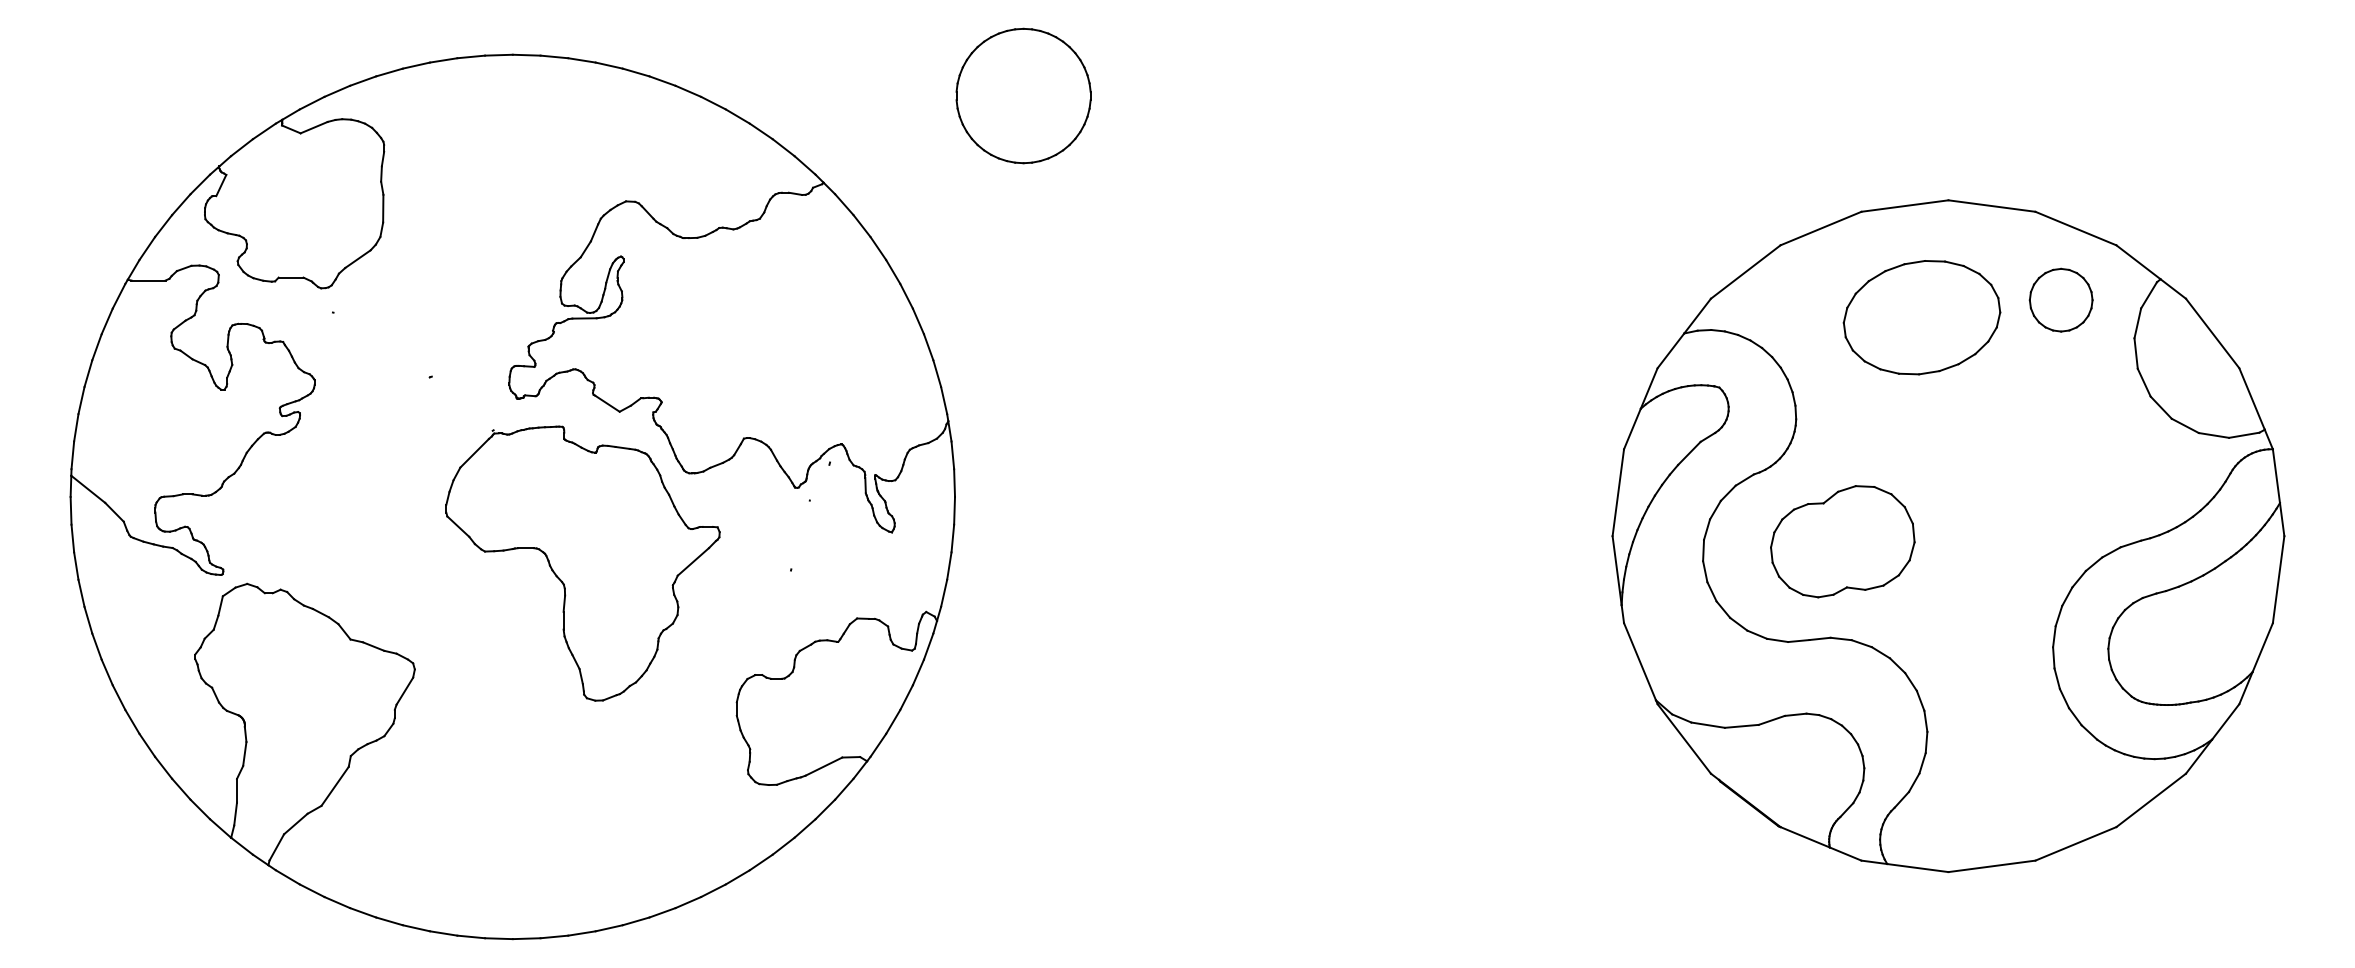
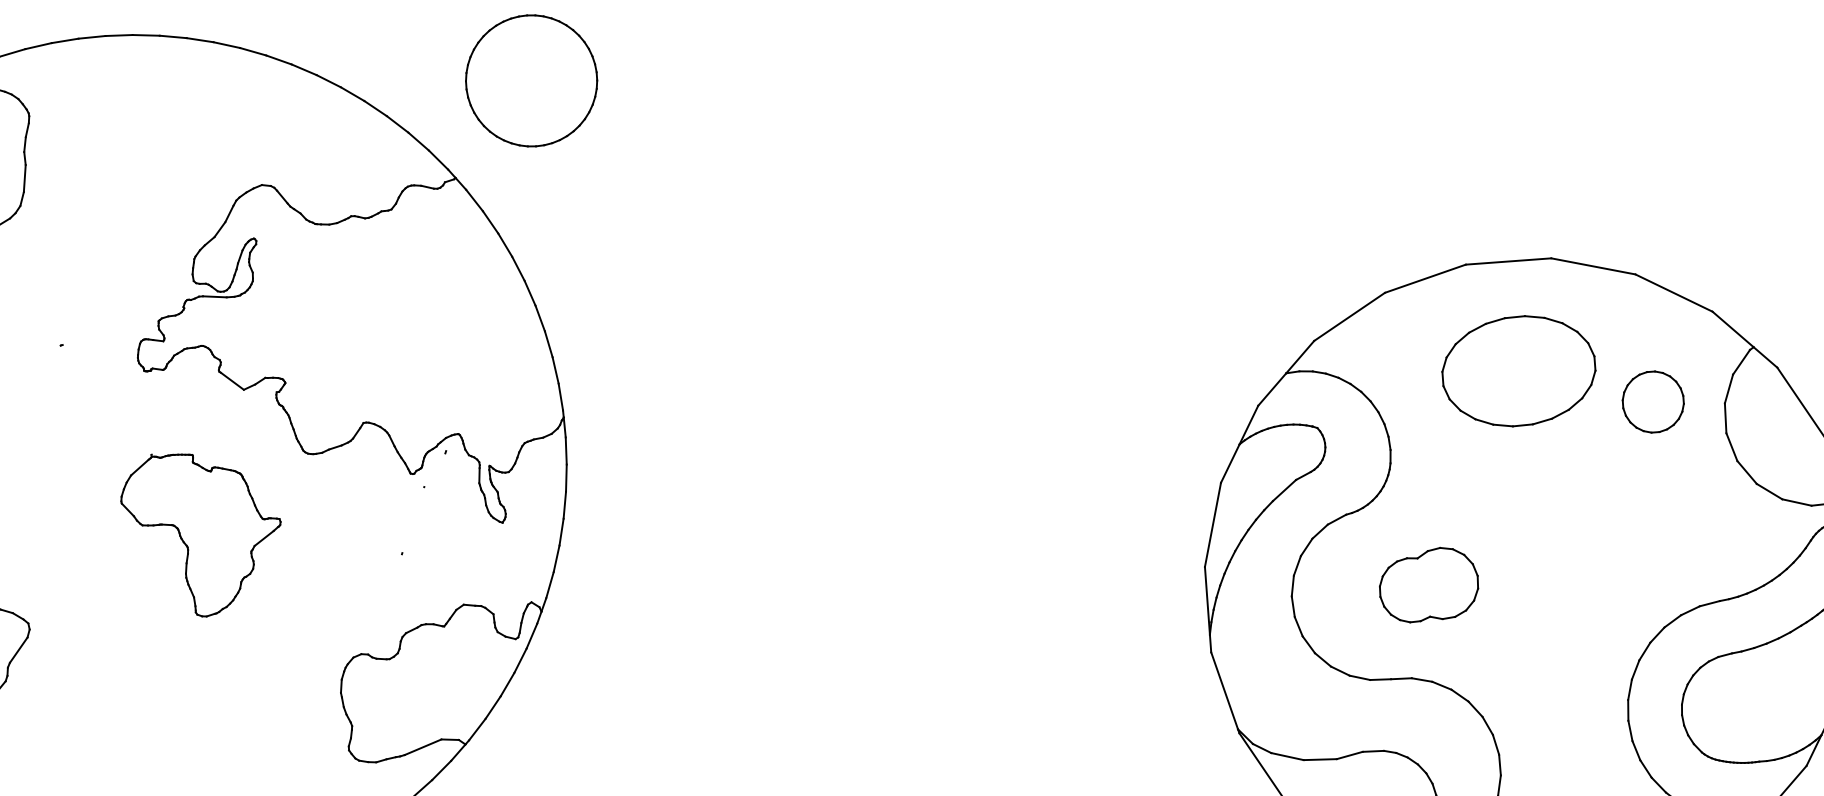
part: (1023, 95) -> (531, 80), moved
part: (2060, 299) -> (1652, 401), moved
part: (1842, 541) -> (1428, 585), size x0.7
part: (582, 563) -> (199, 535), size x0.6

